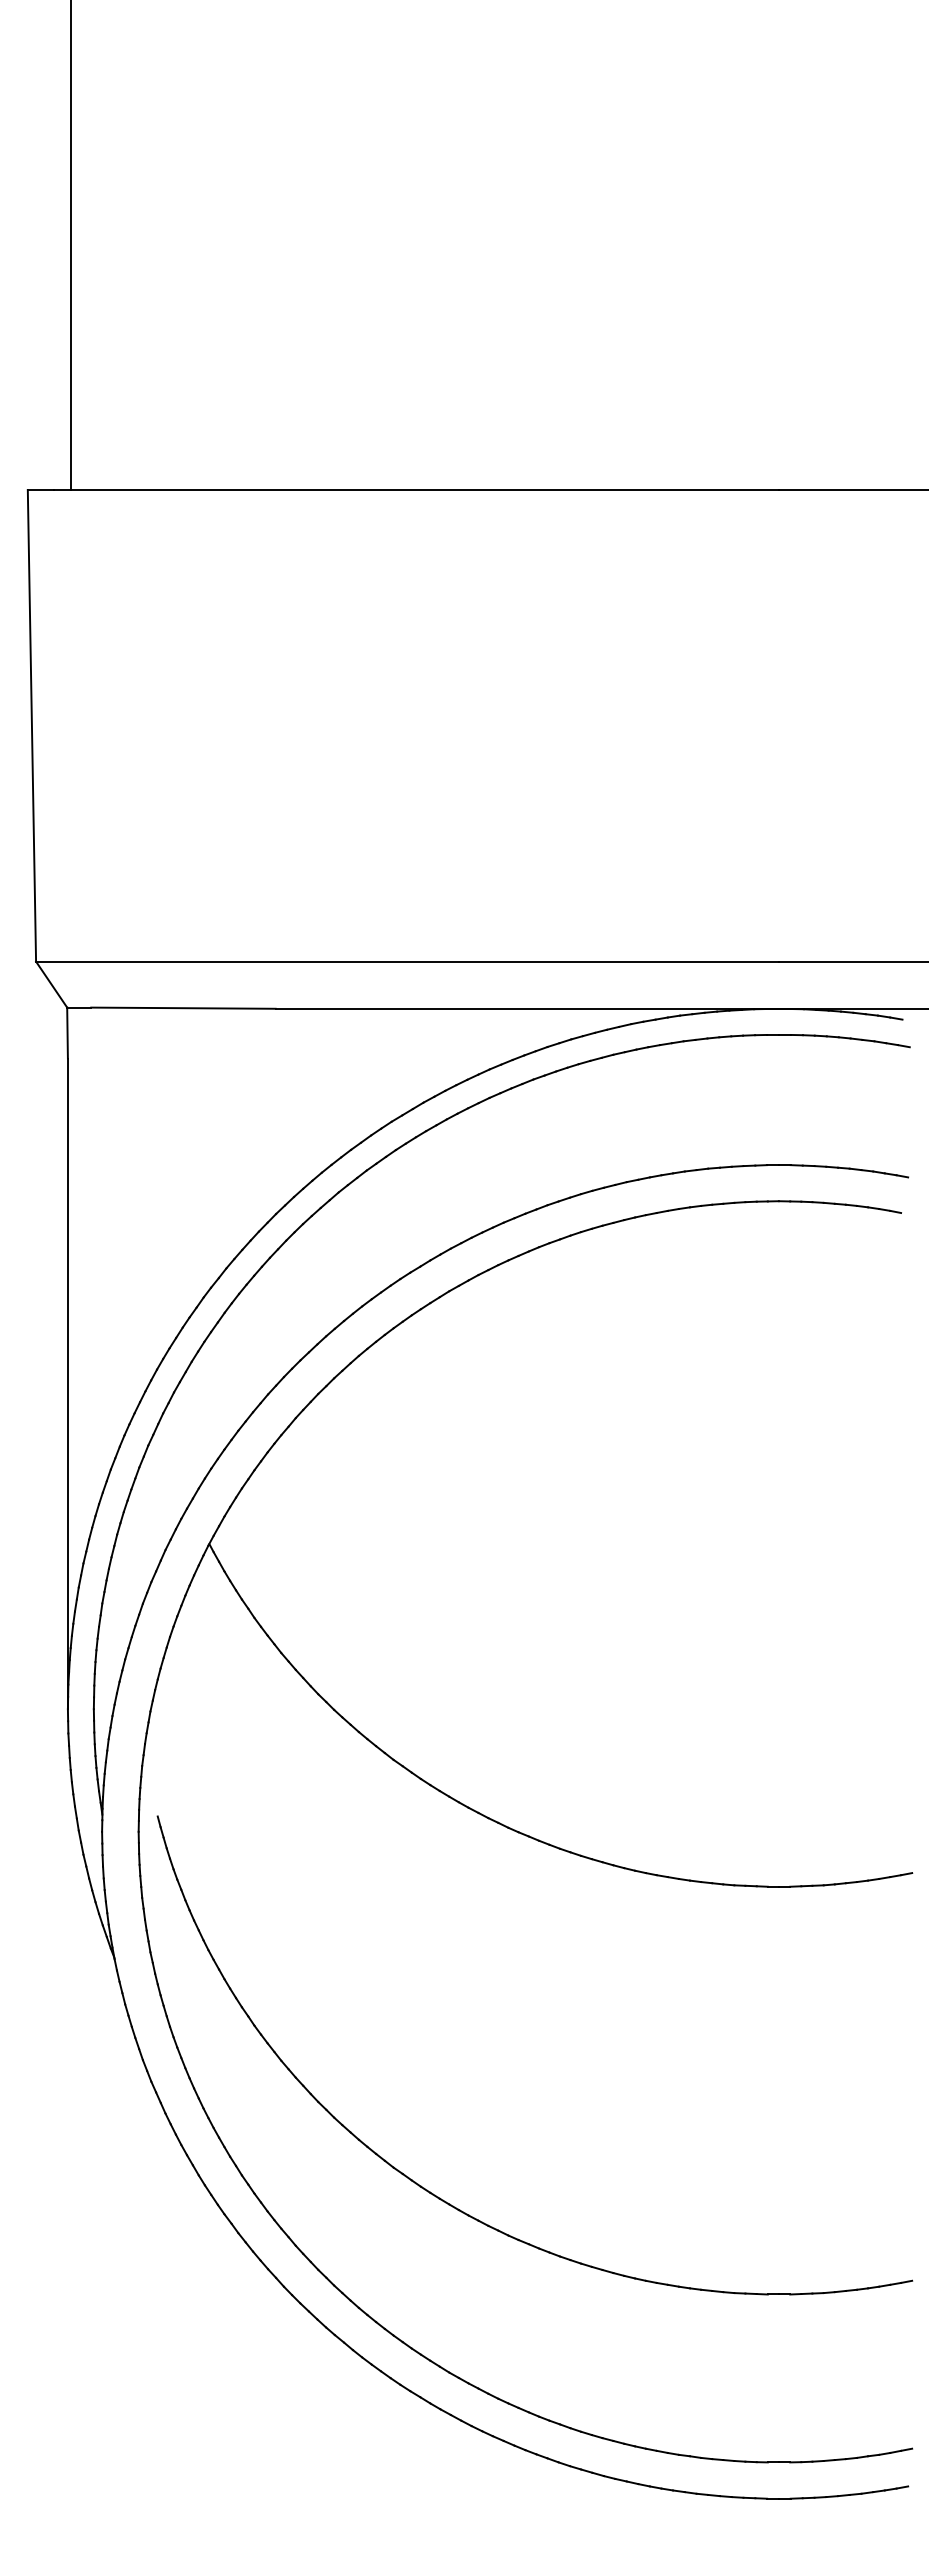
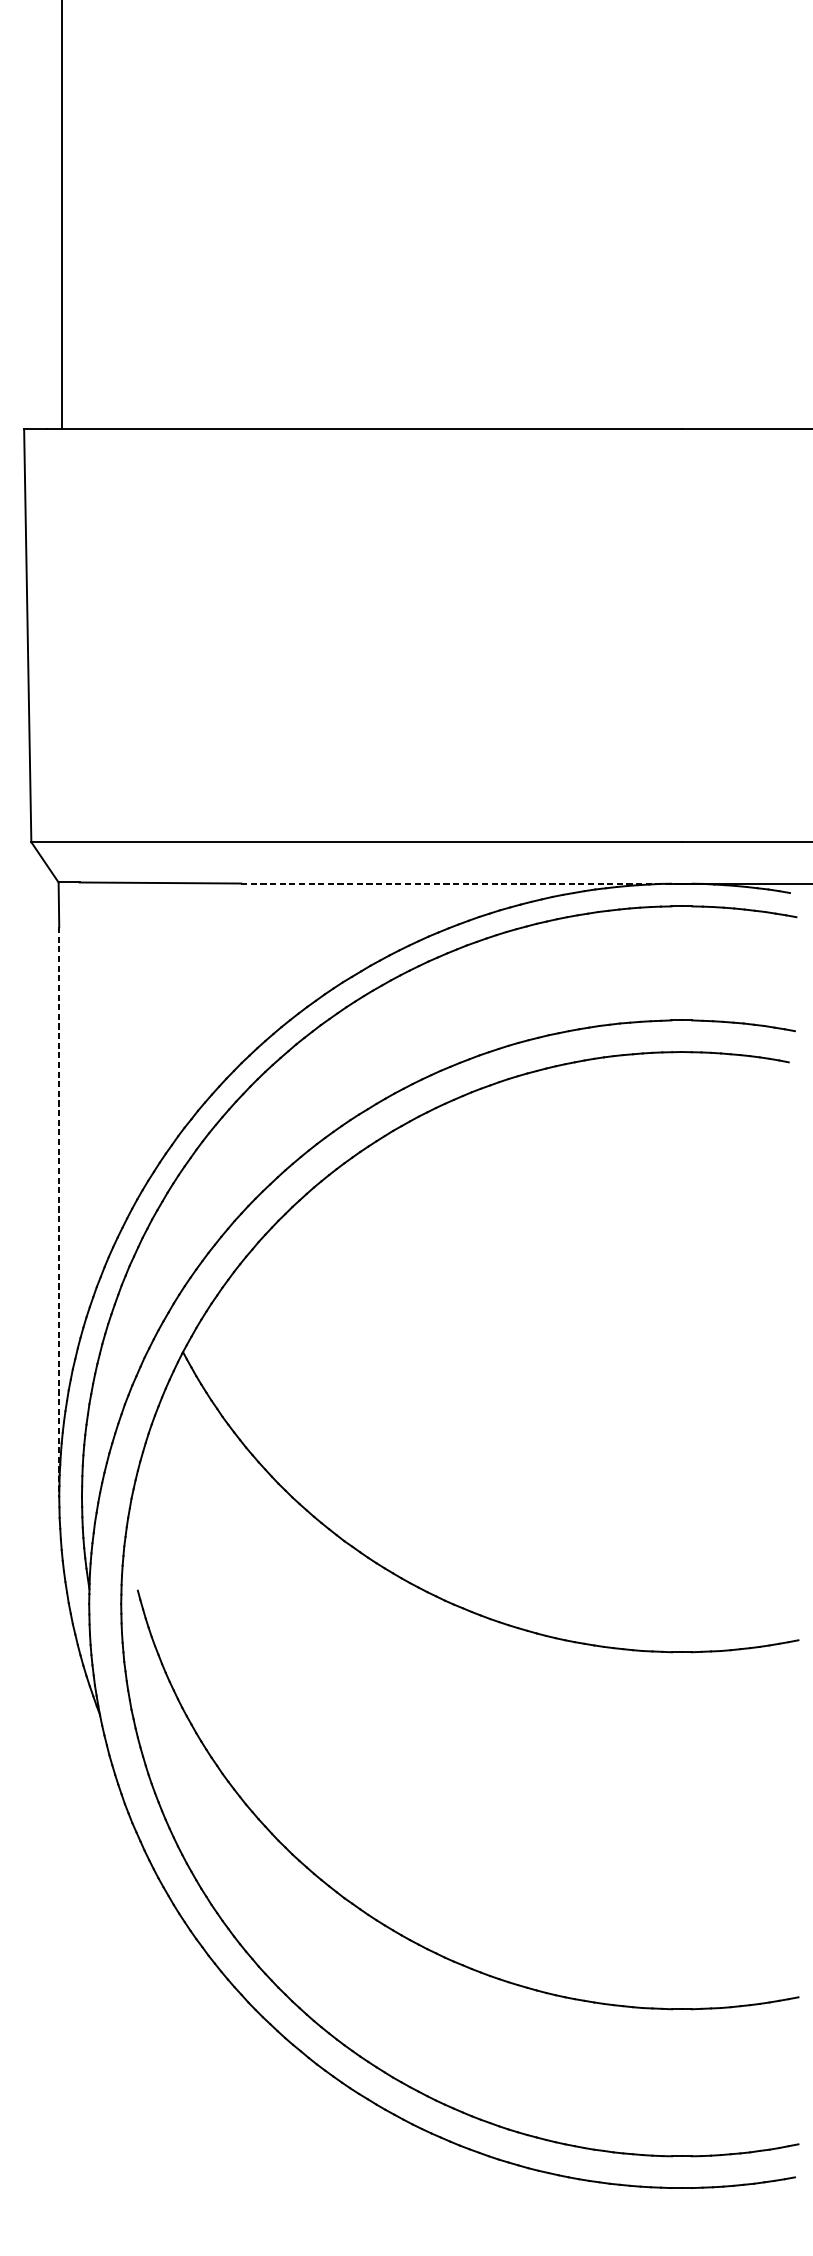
line: (527, 1008) -> (461, 883), solid -> dashed
line: (67, 1384) -> (58, 1212), solid -> dashed

